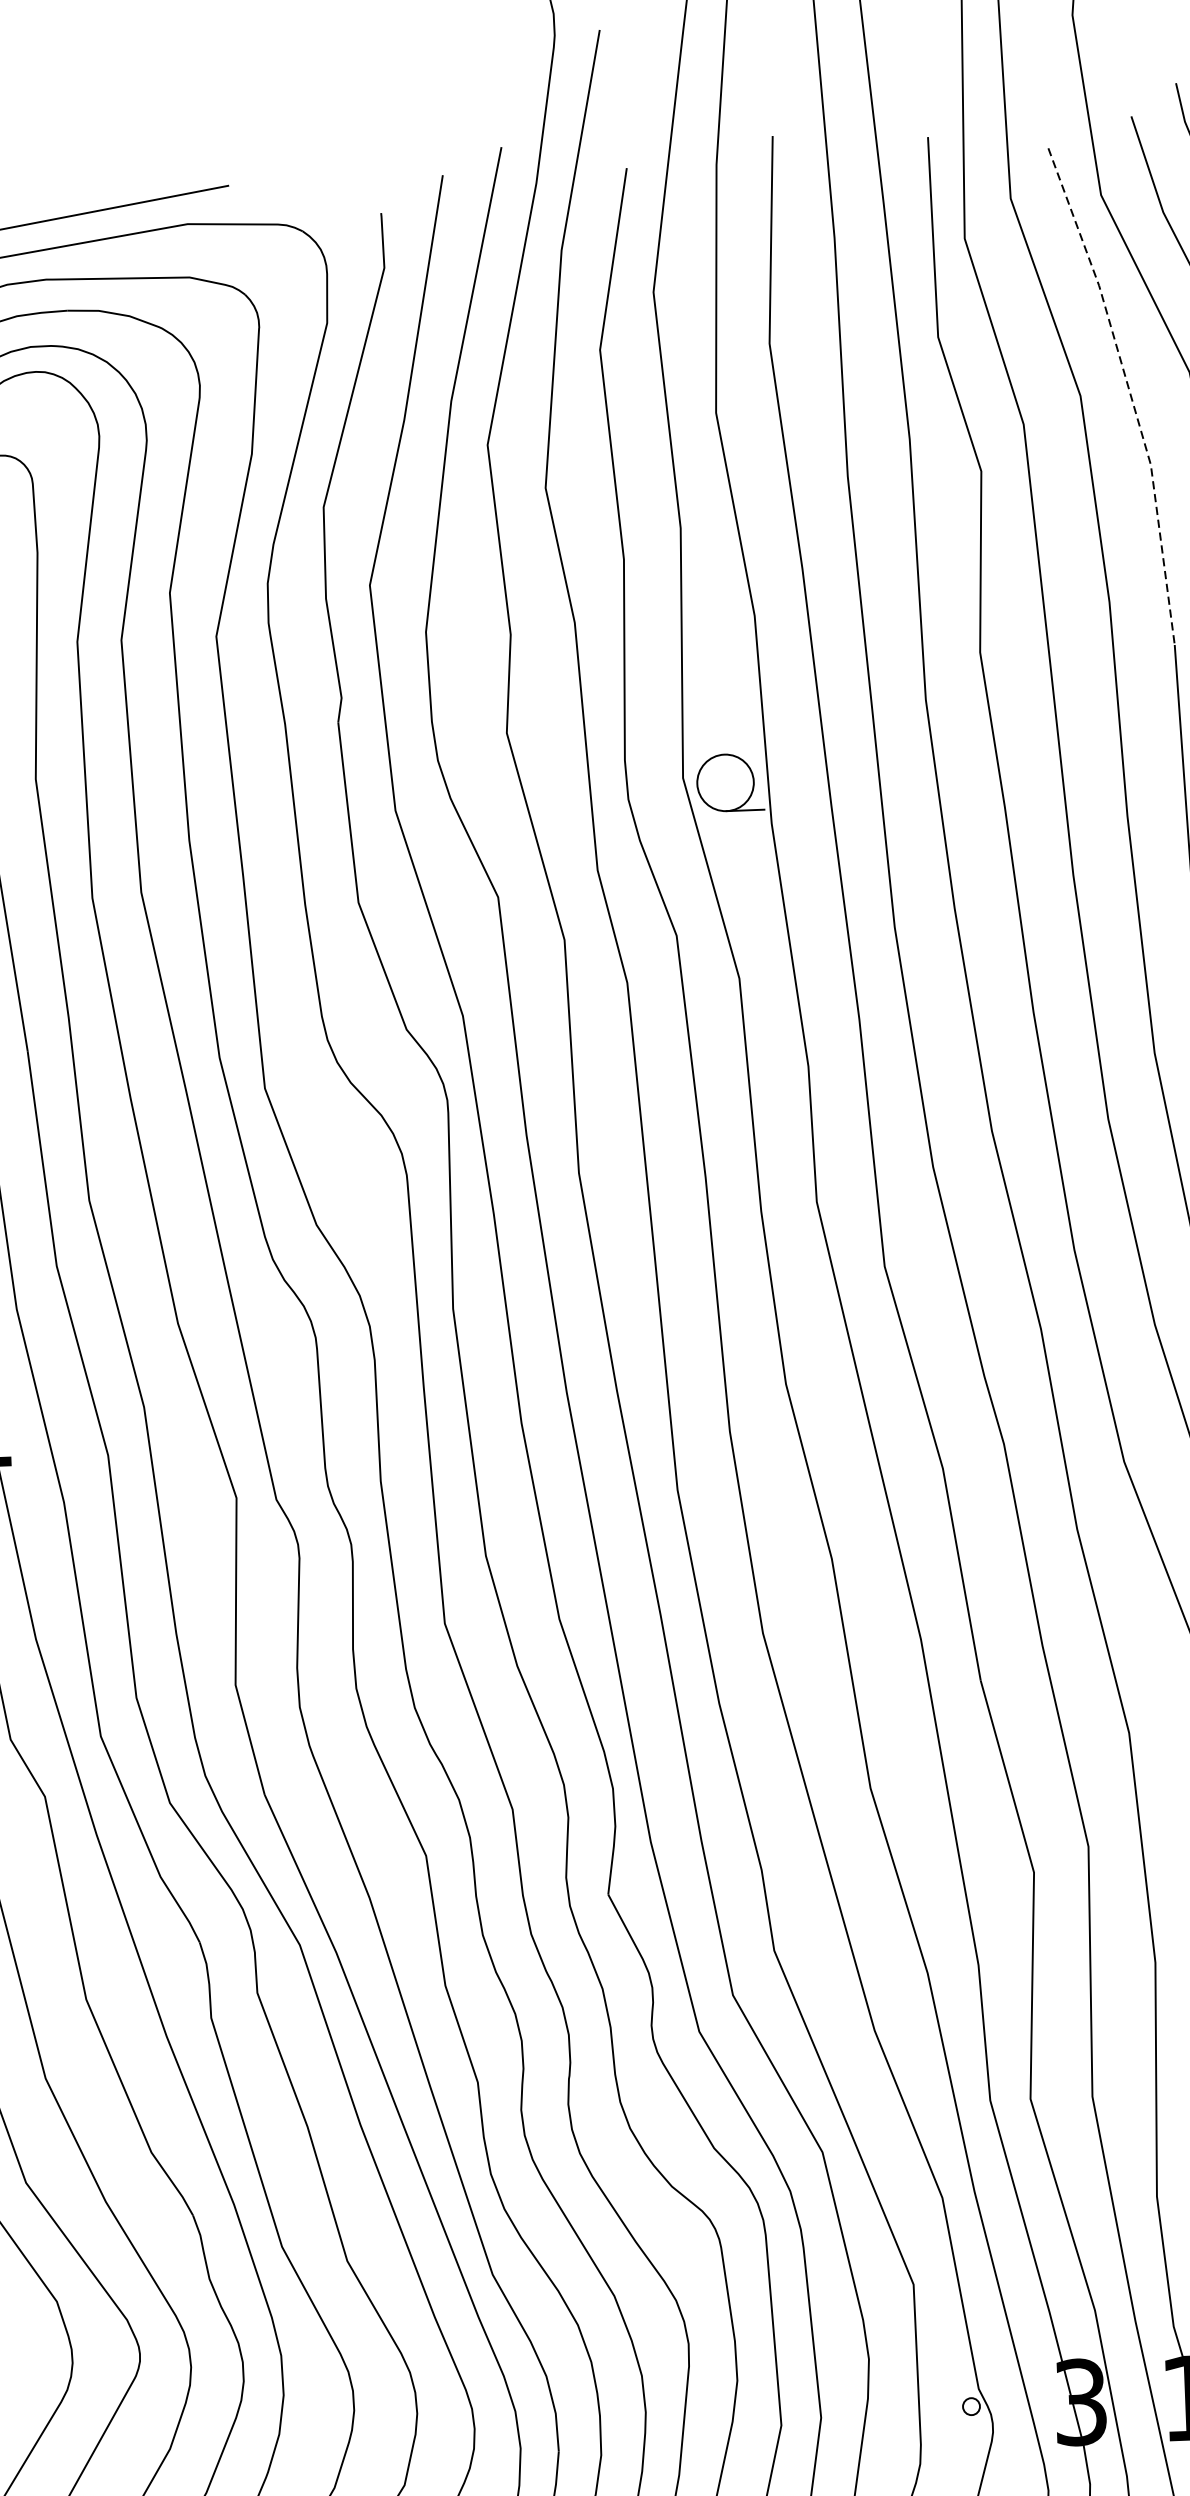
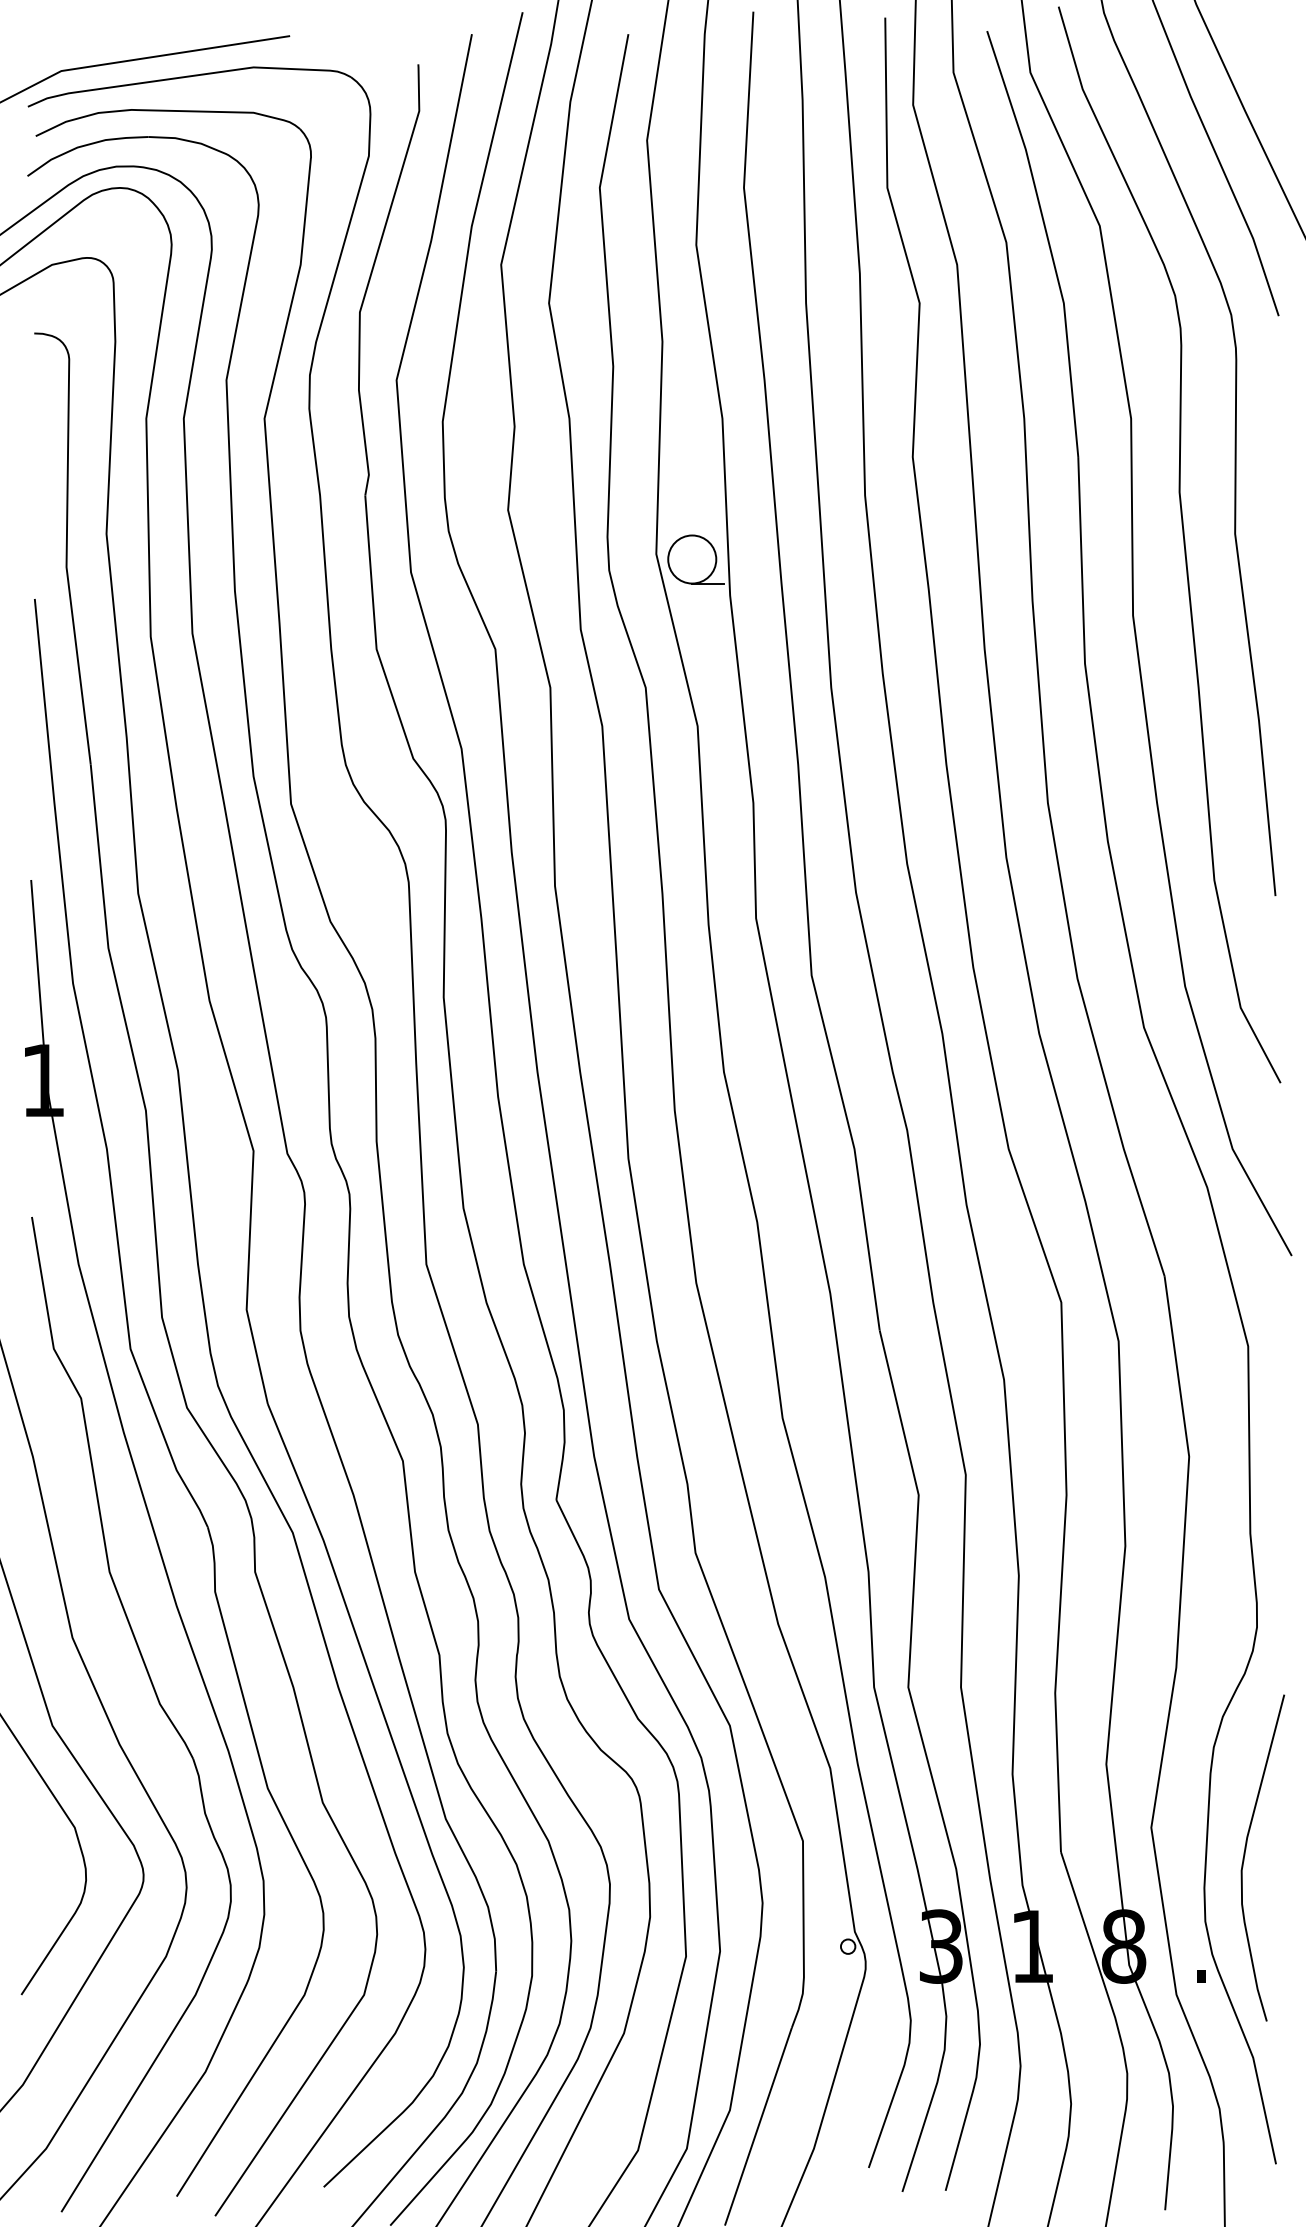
line: (1130, 392) -> (1048, 241), dashed -> solid

